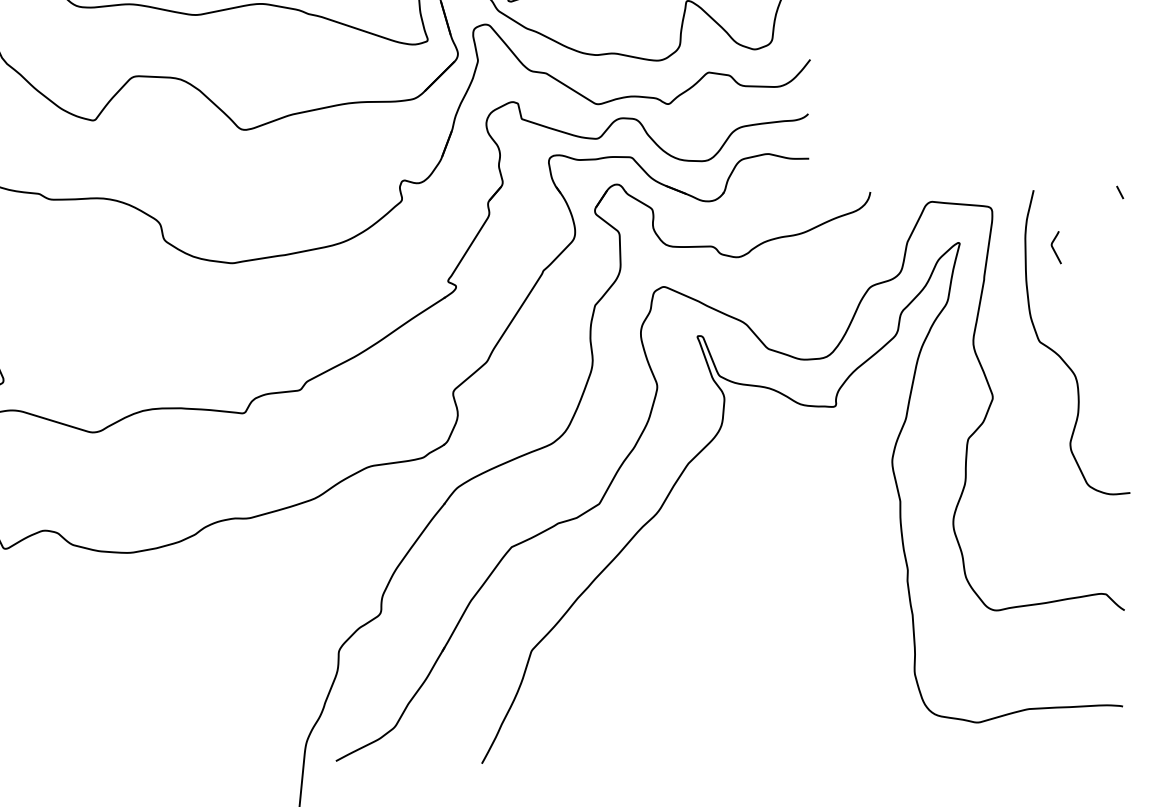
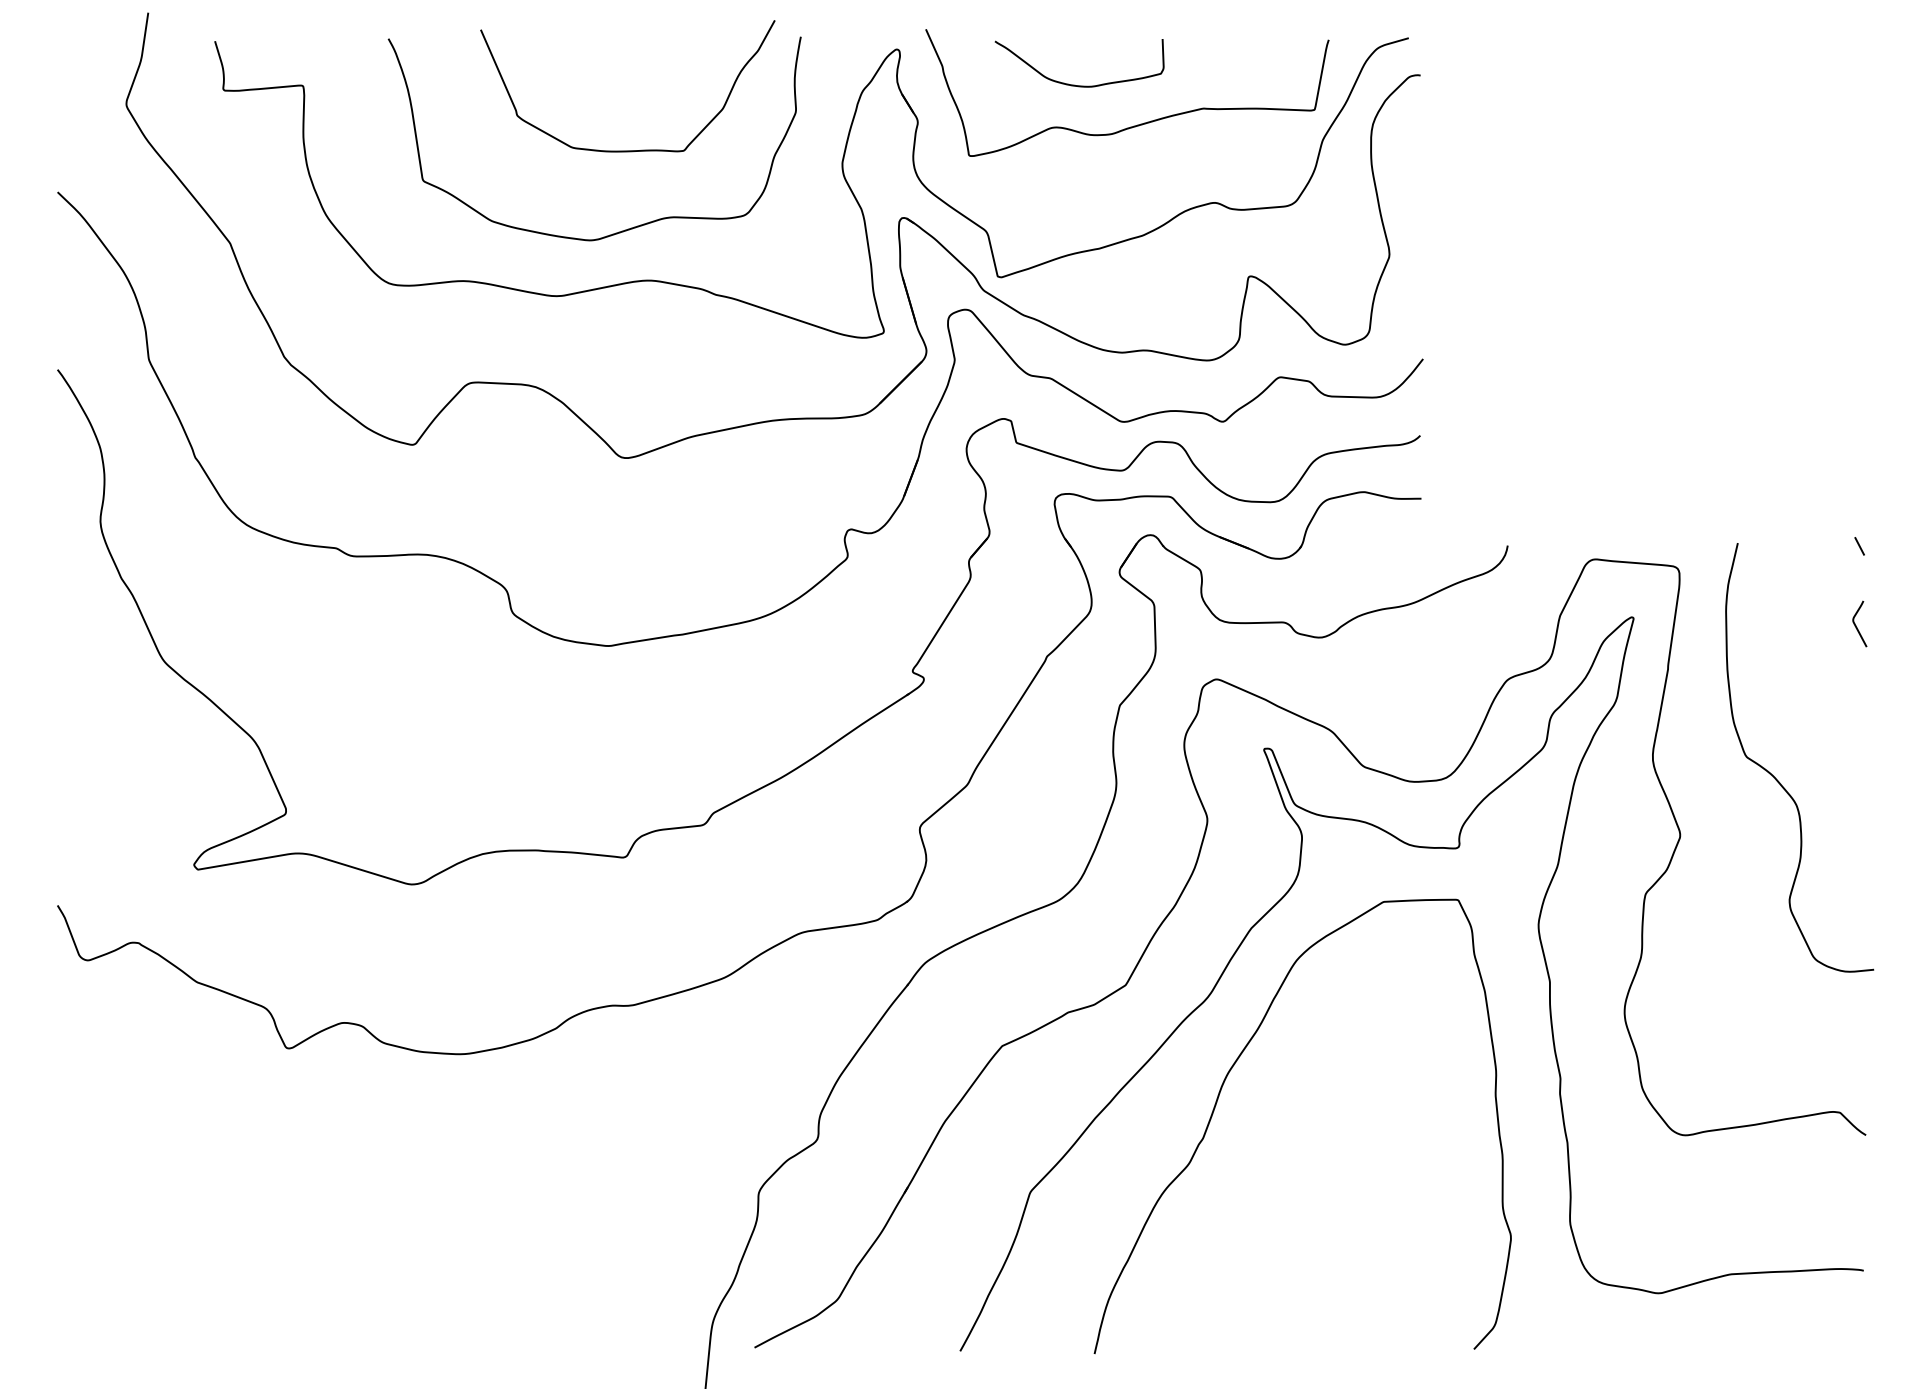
curve: (1054, 248) -> (1856, 625), moved
curve: (665, 585) -> (1218, 1099), added

